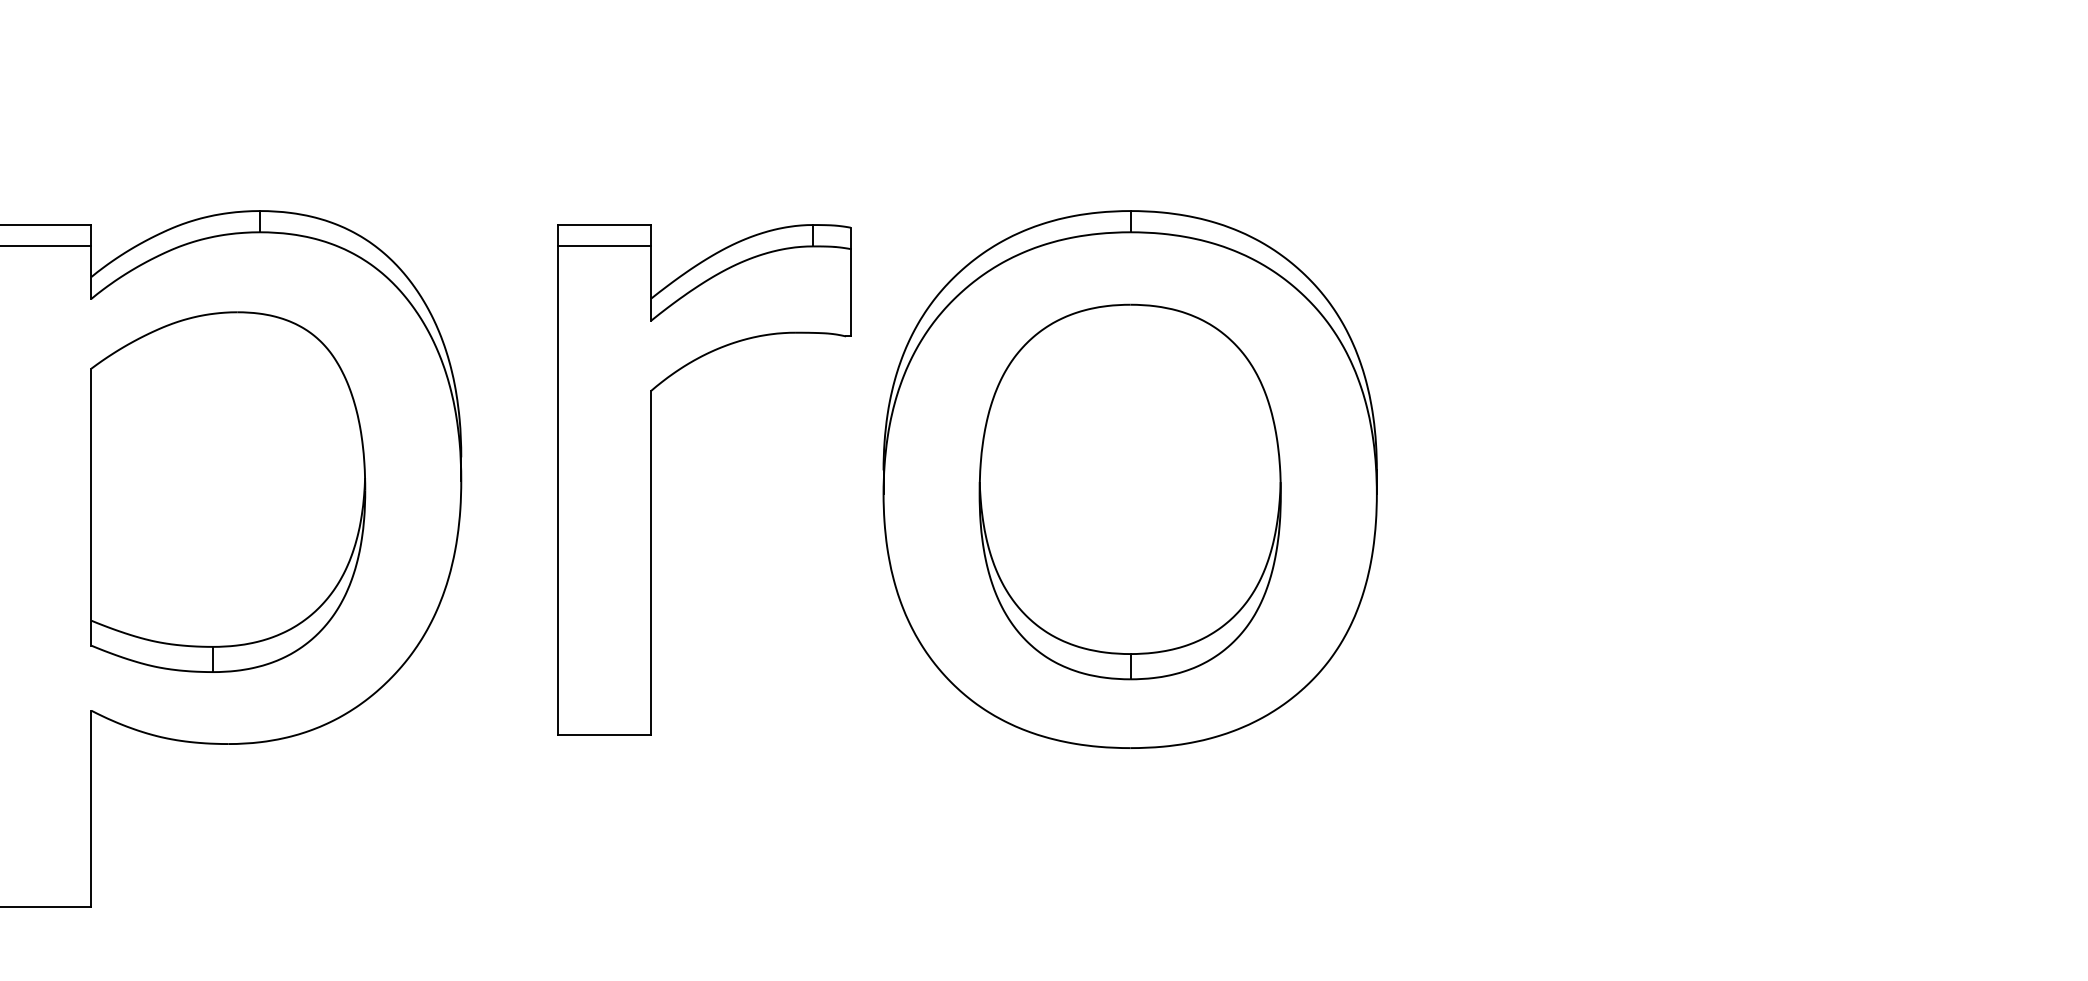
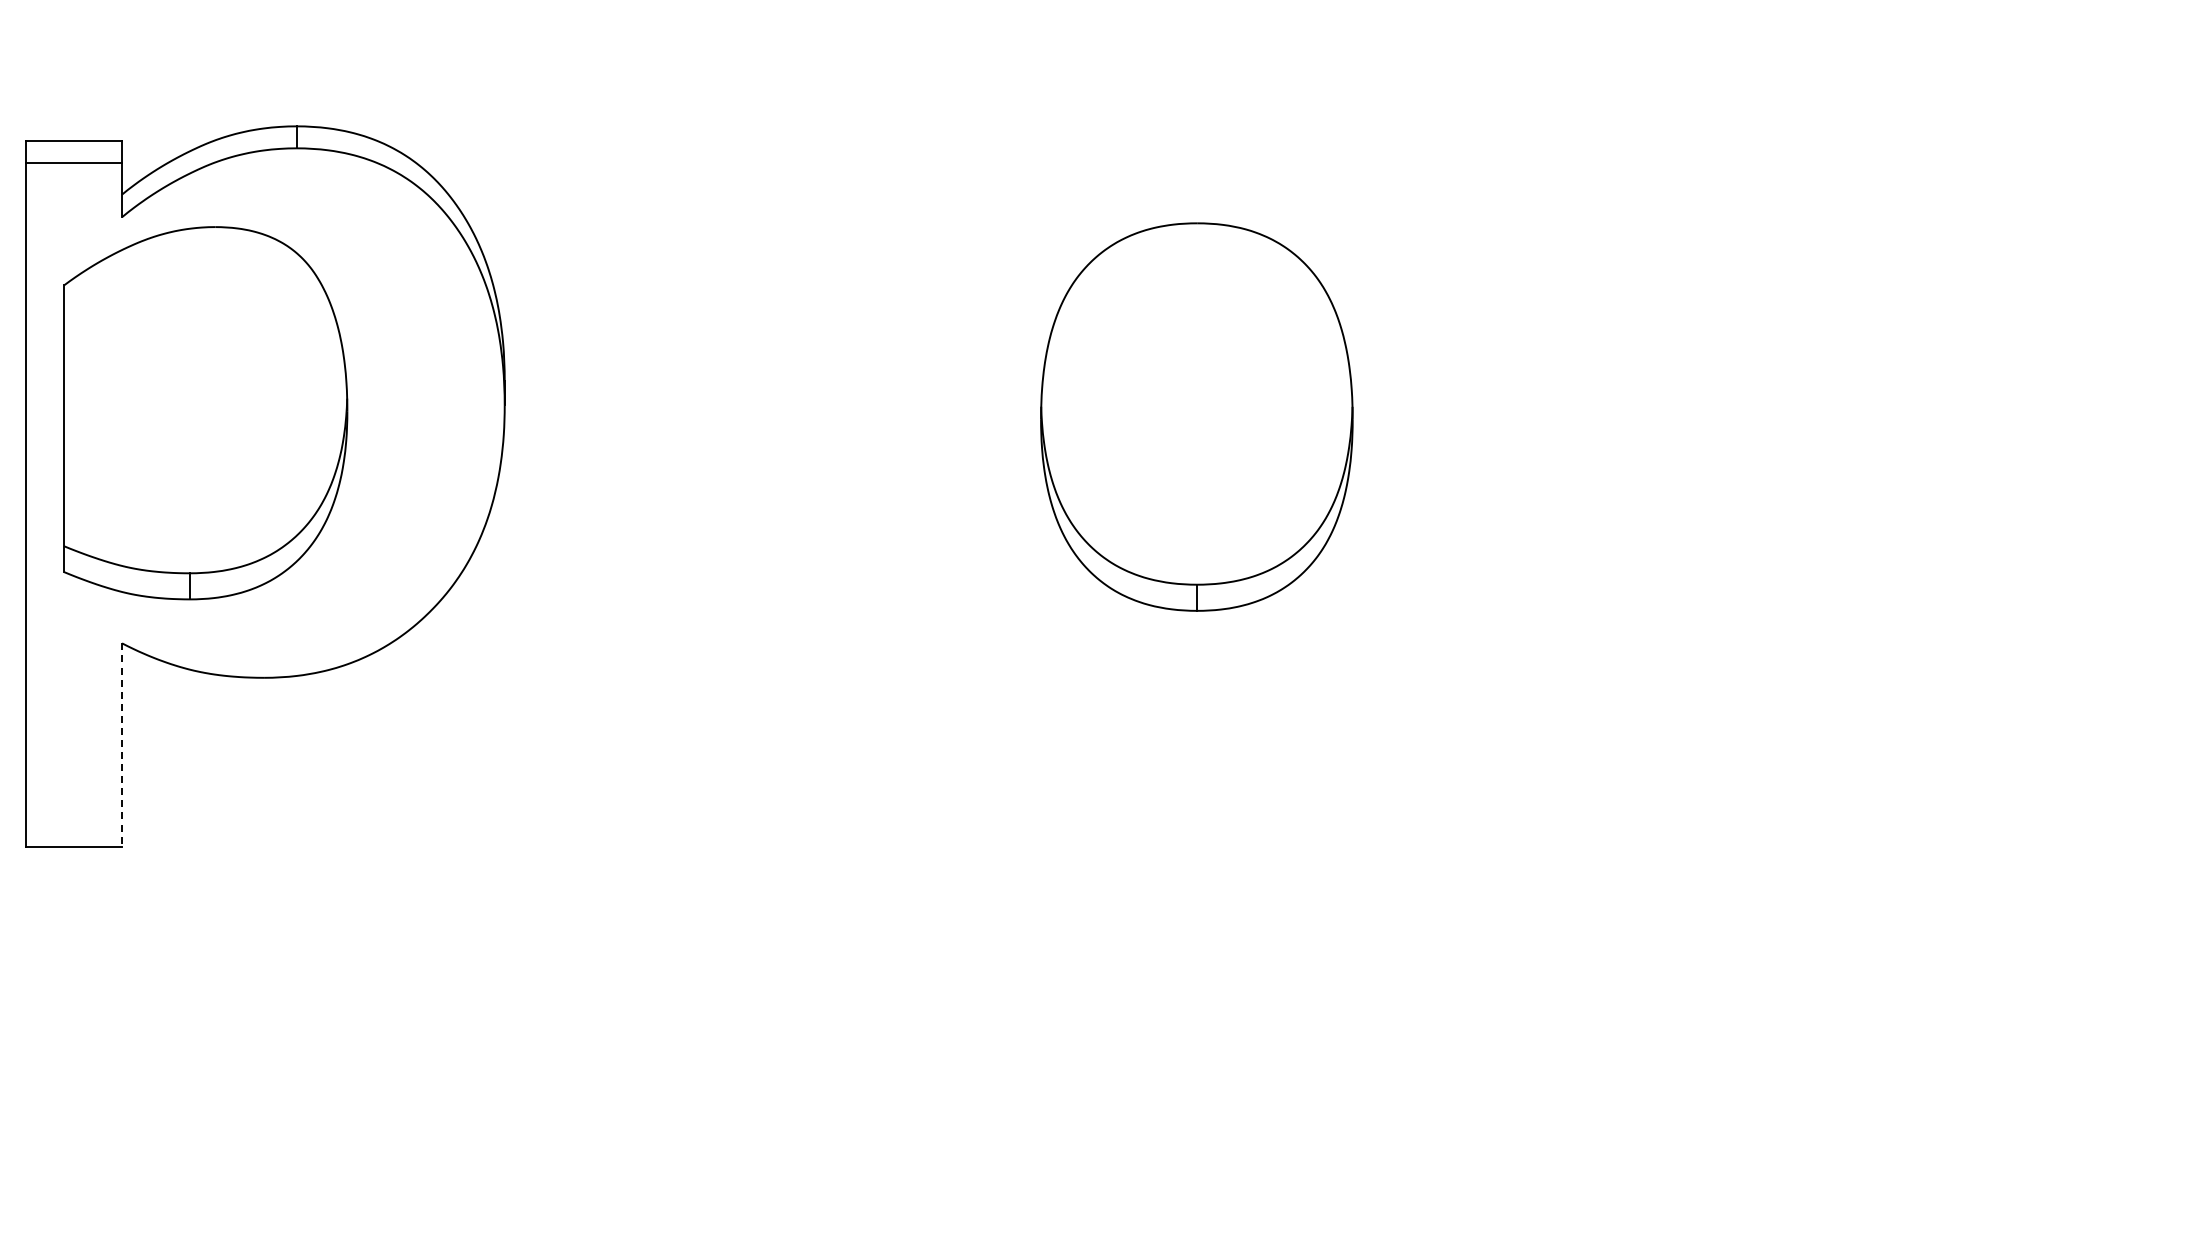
part: (651, 478) -> (701, 403), removed
part: (1129, 478) -> (1196, 403), removed
part: (228, 492) -> (205, 413), moved
line: (91, 809) -> (122, 745), solid -> dashed

